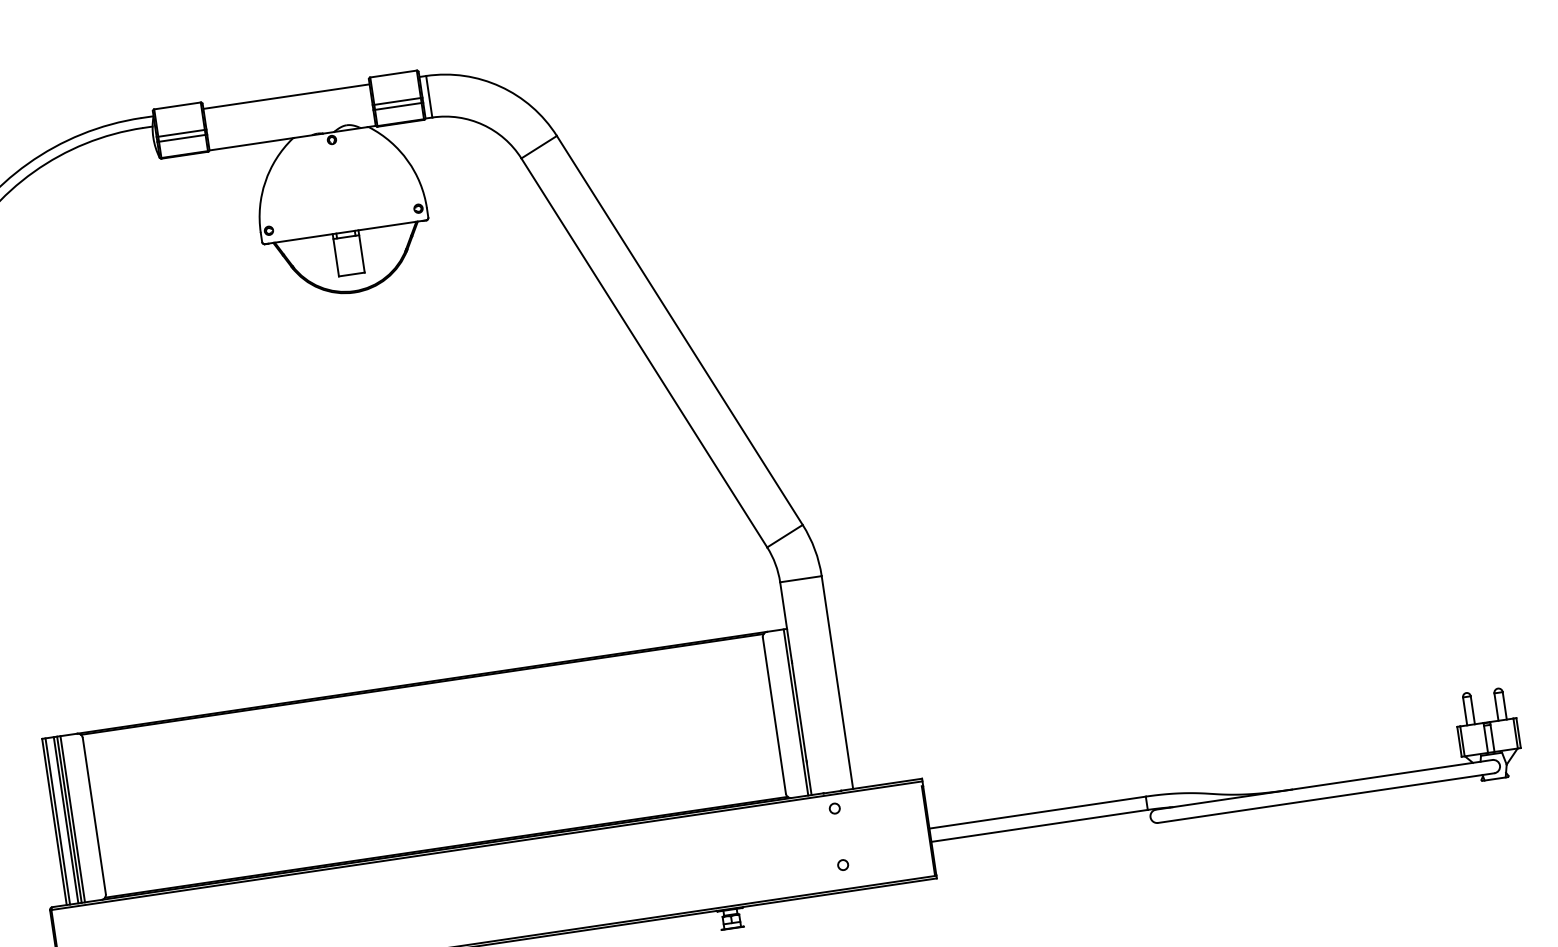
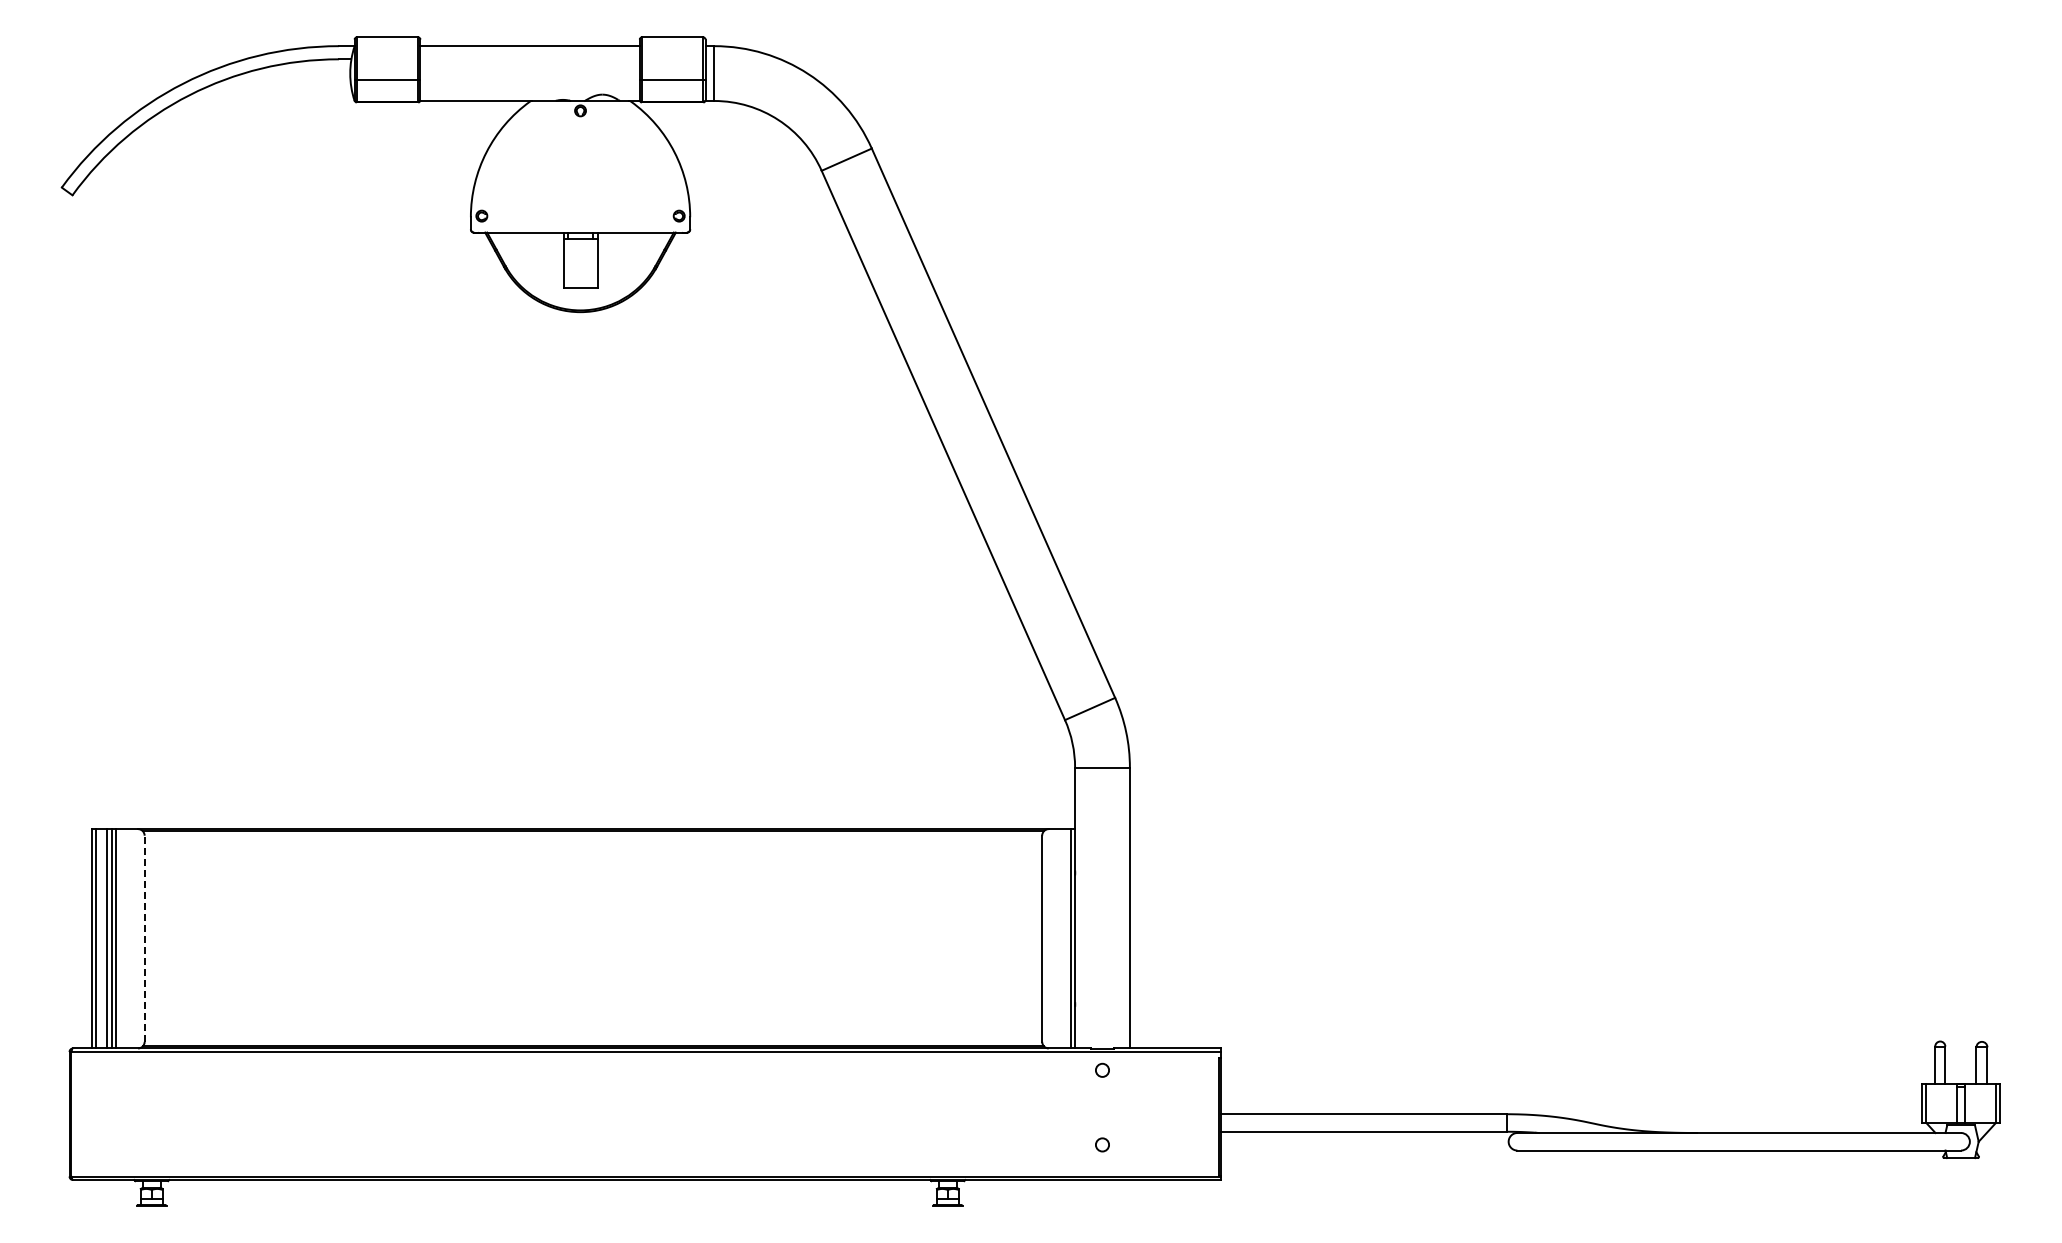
line: (397, 101) -> (672, 73), removed
line: (181, 133) -> (387, 73), removed
line: (94, 815) -> (144, 938), solid -> dashed

